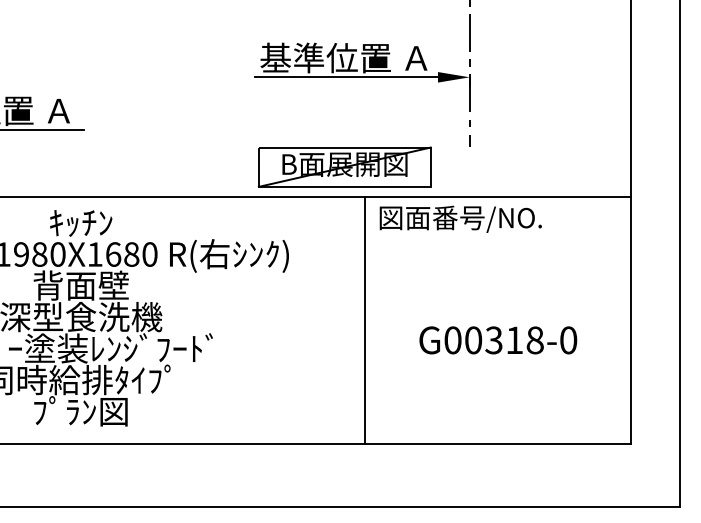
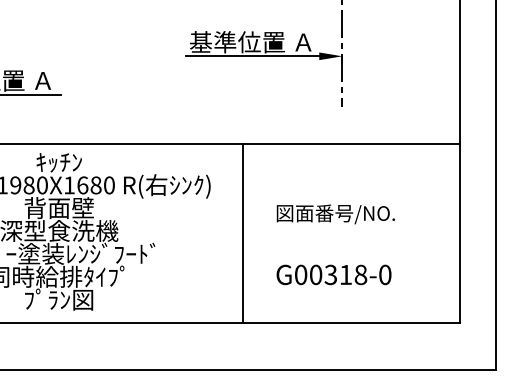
part: (344, 166) -> (251, 121), removed
text: (460, 218) -> (335, 213), moved
line: (365, 320) -> (243, 233), moved
text: (498, 340) -> (334, 275), moved

